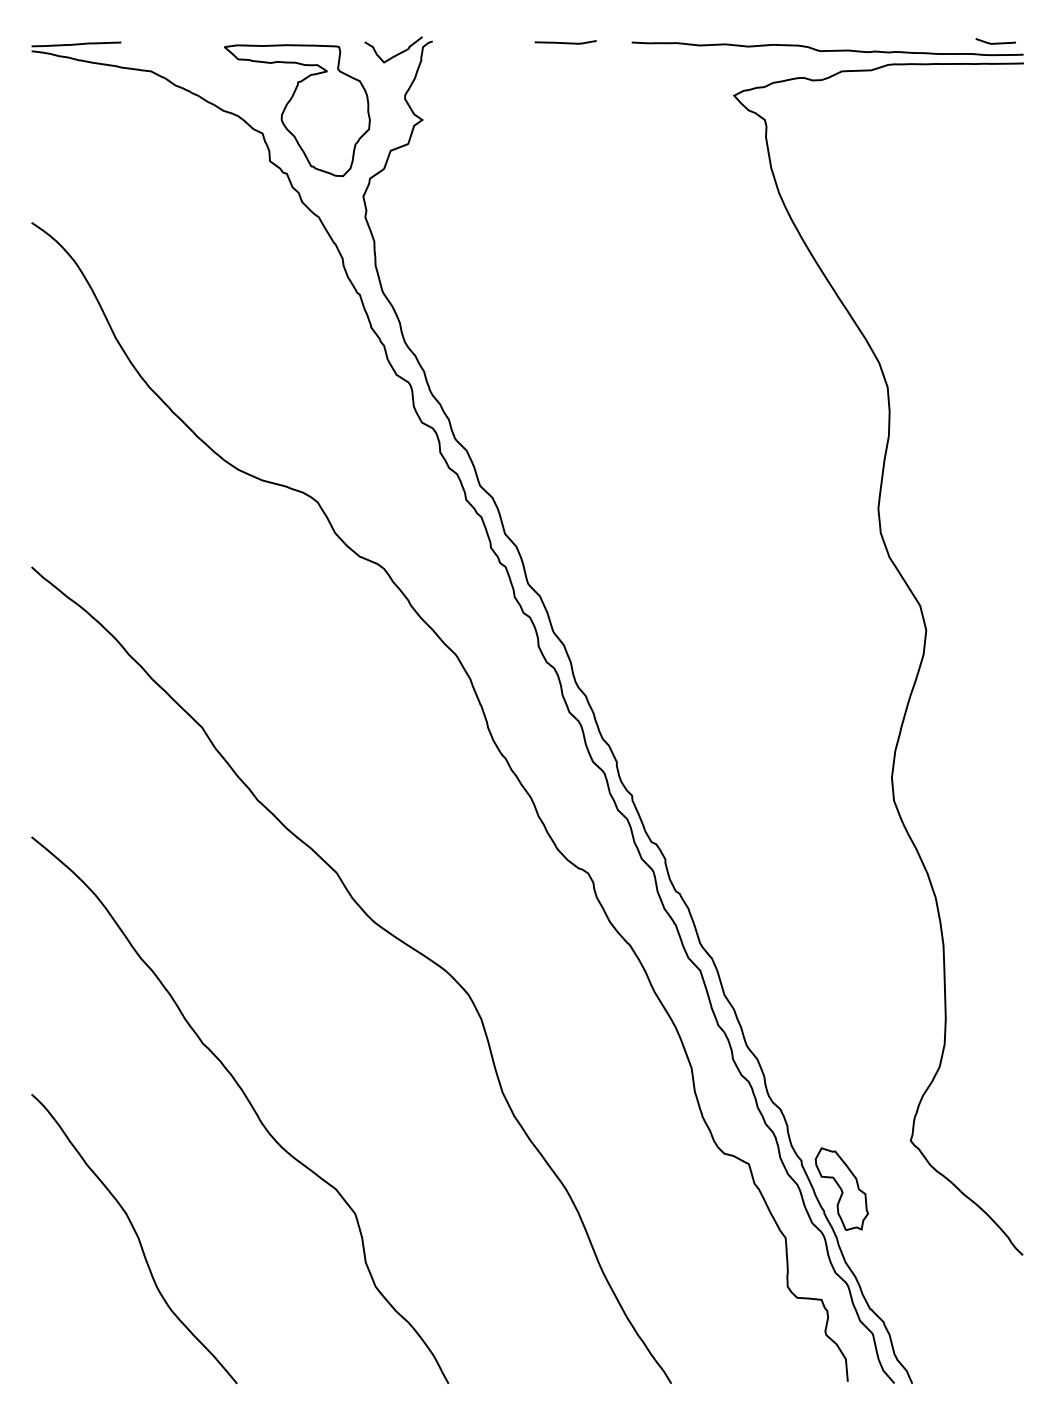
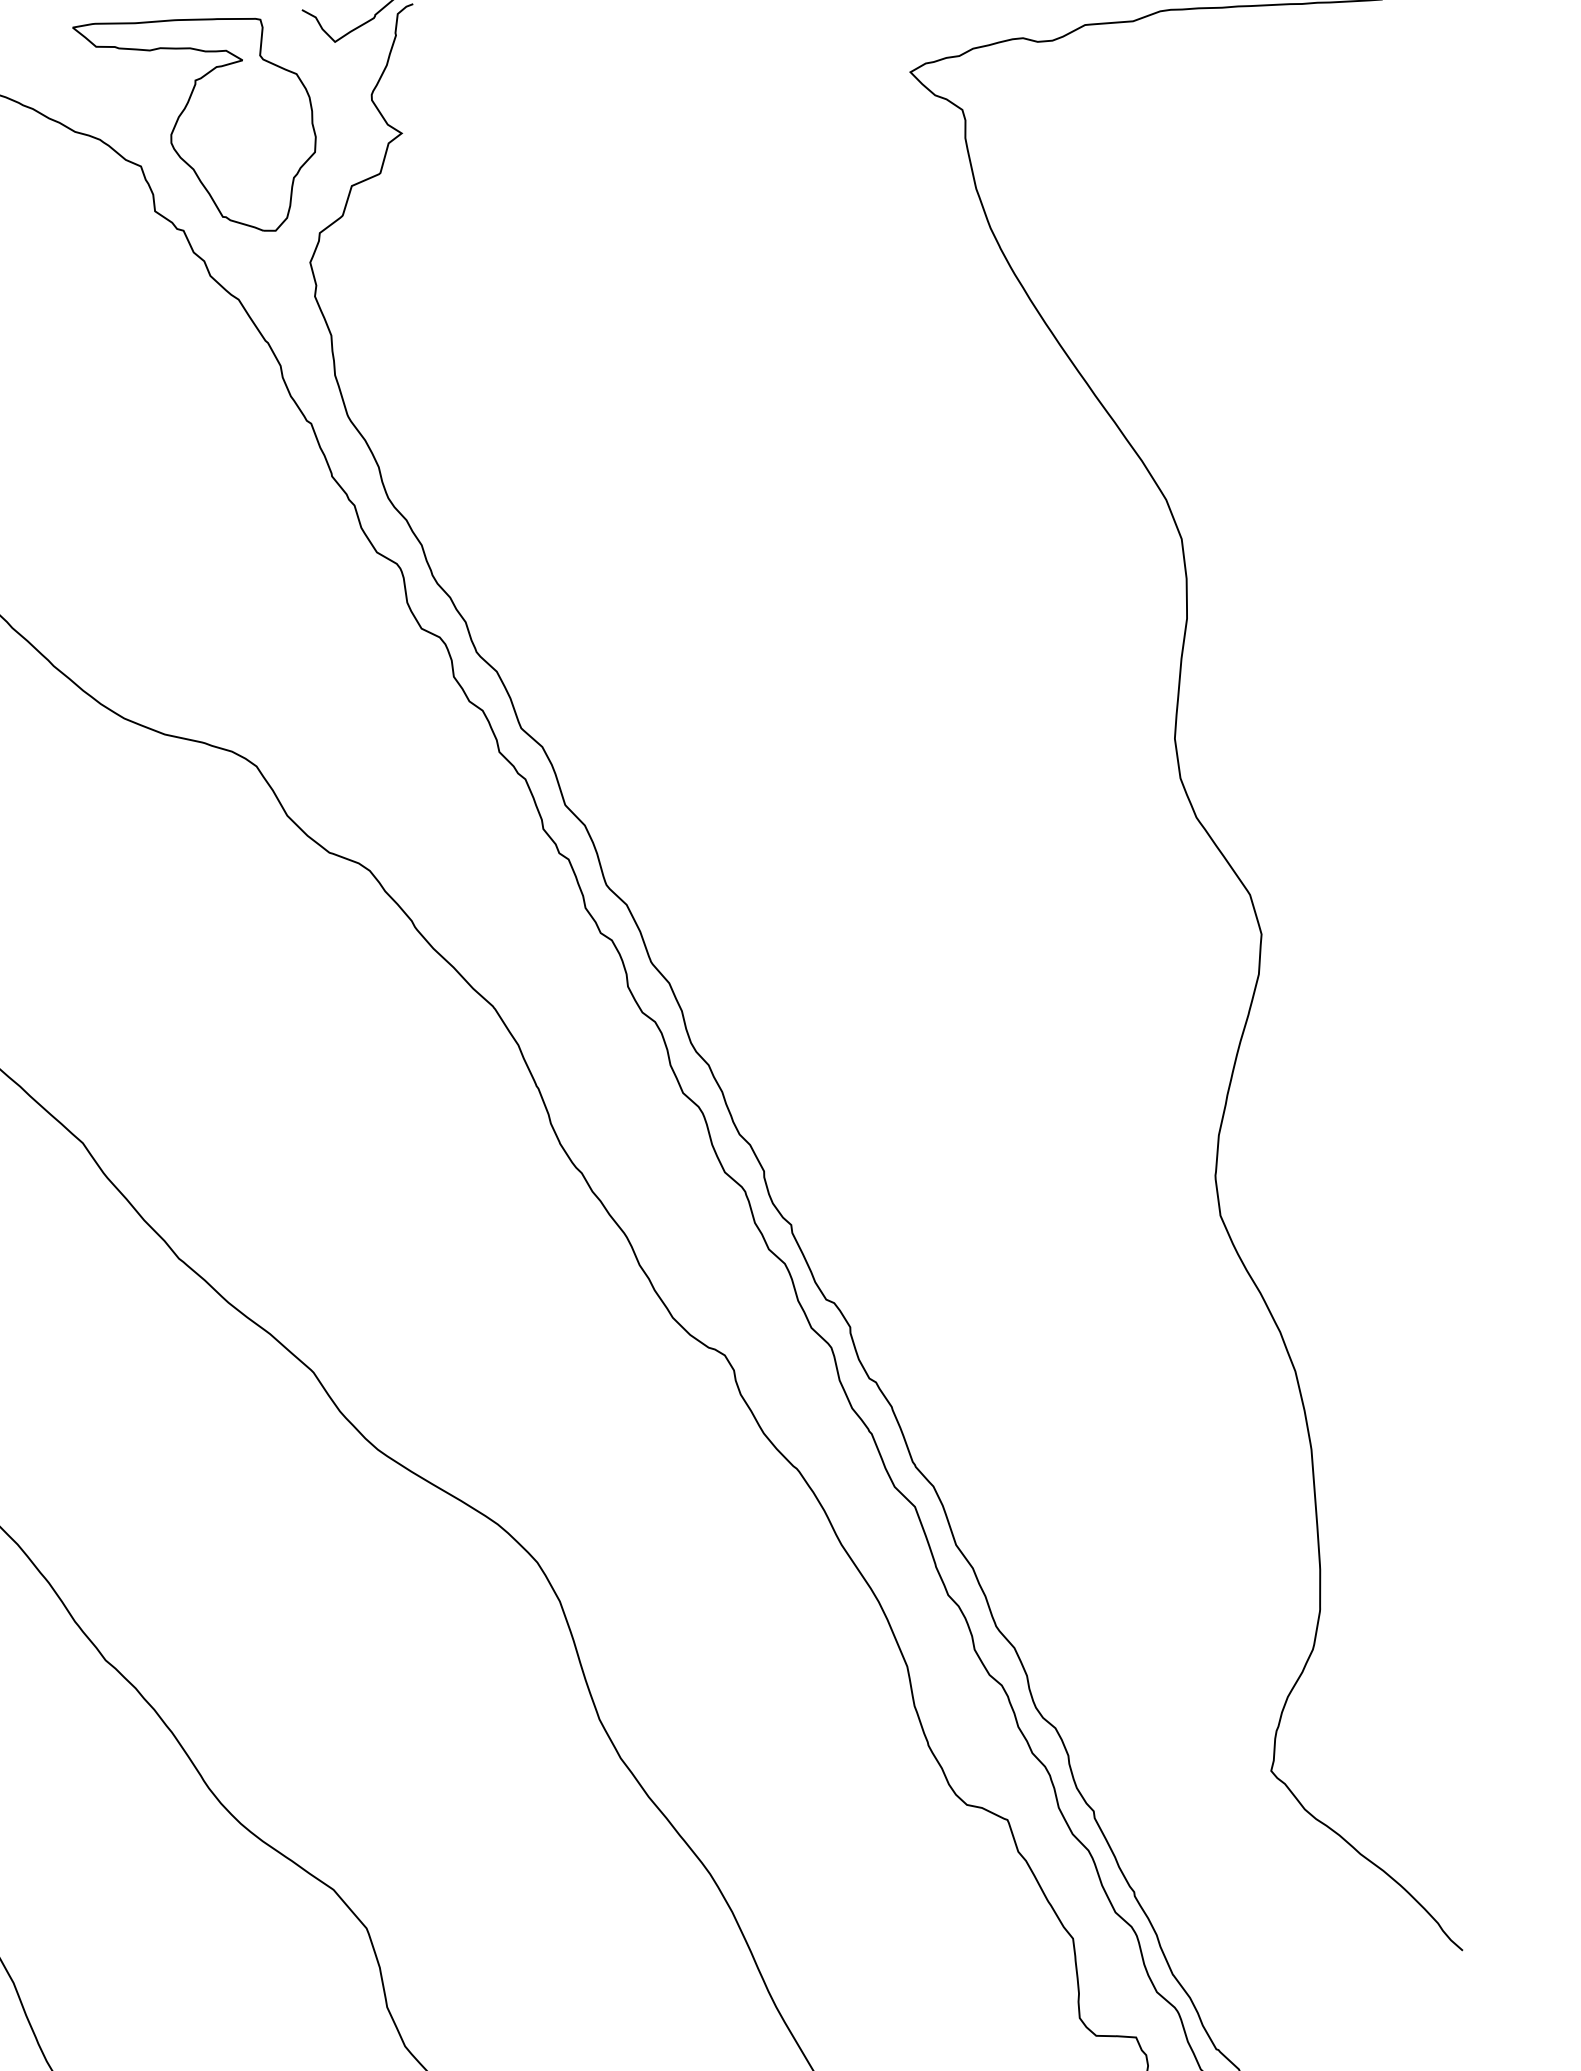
part: (841, 1188) -> (1161, 1853), removed

